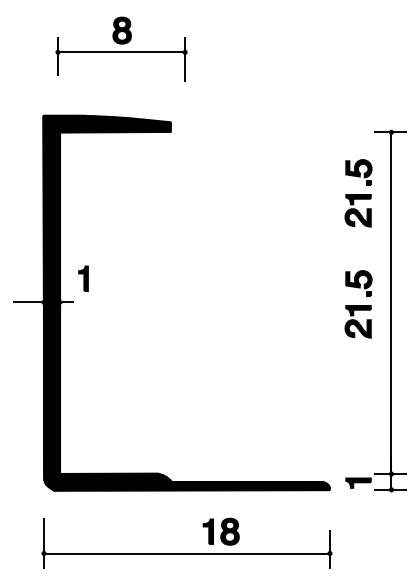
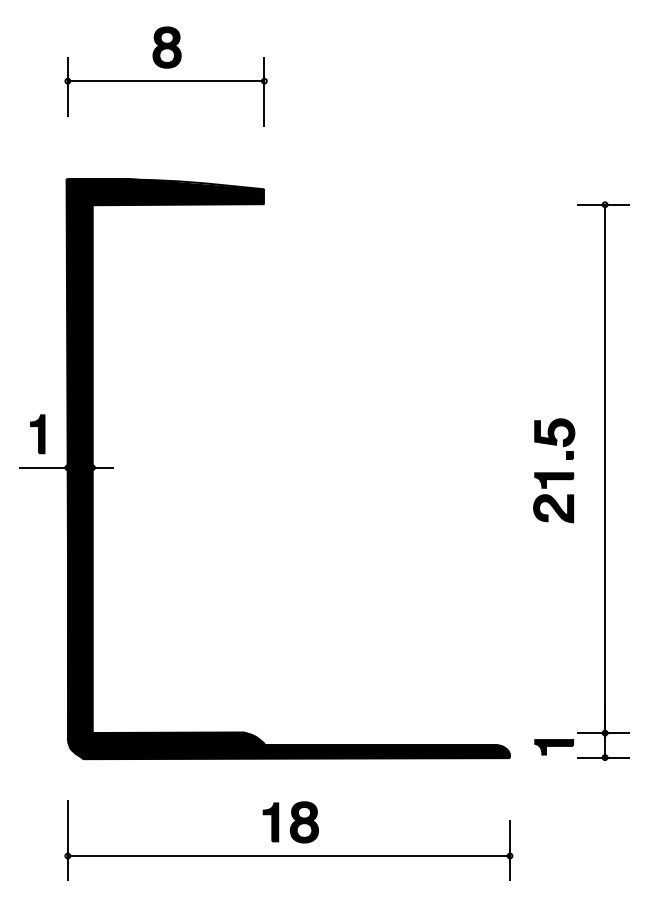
part: (121, 48) -> (166, 75), moved
part: (358, 193) -> (554, 299), removed
part: (83, 278) -> (37, 433), moved
part: (220, 531) -> (289, 821), moved

